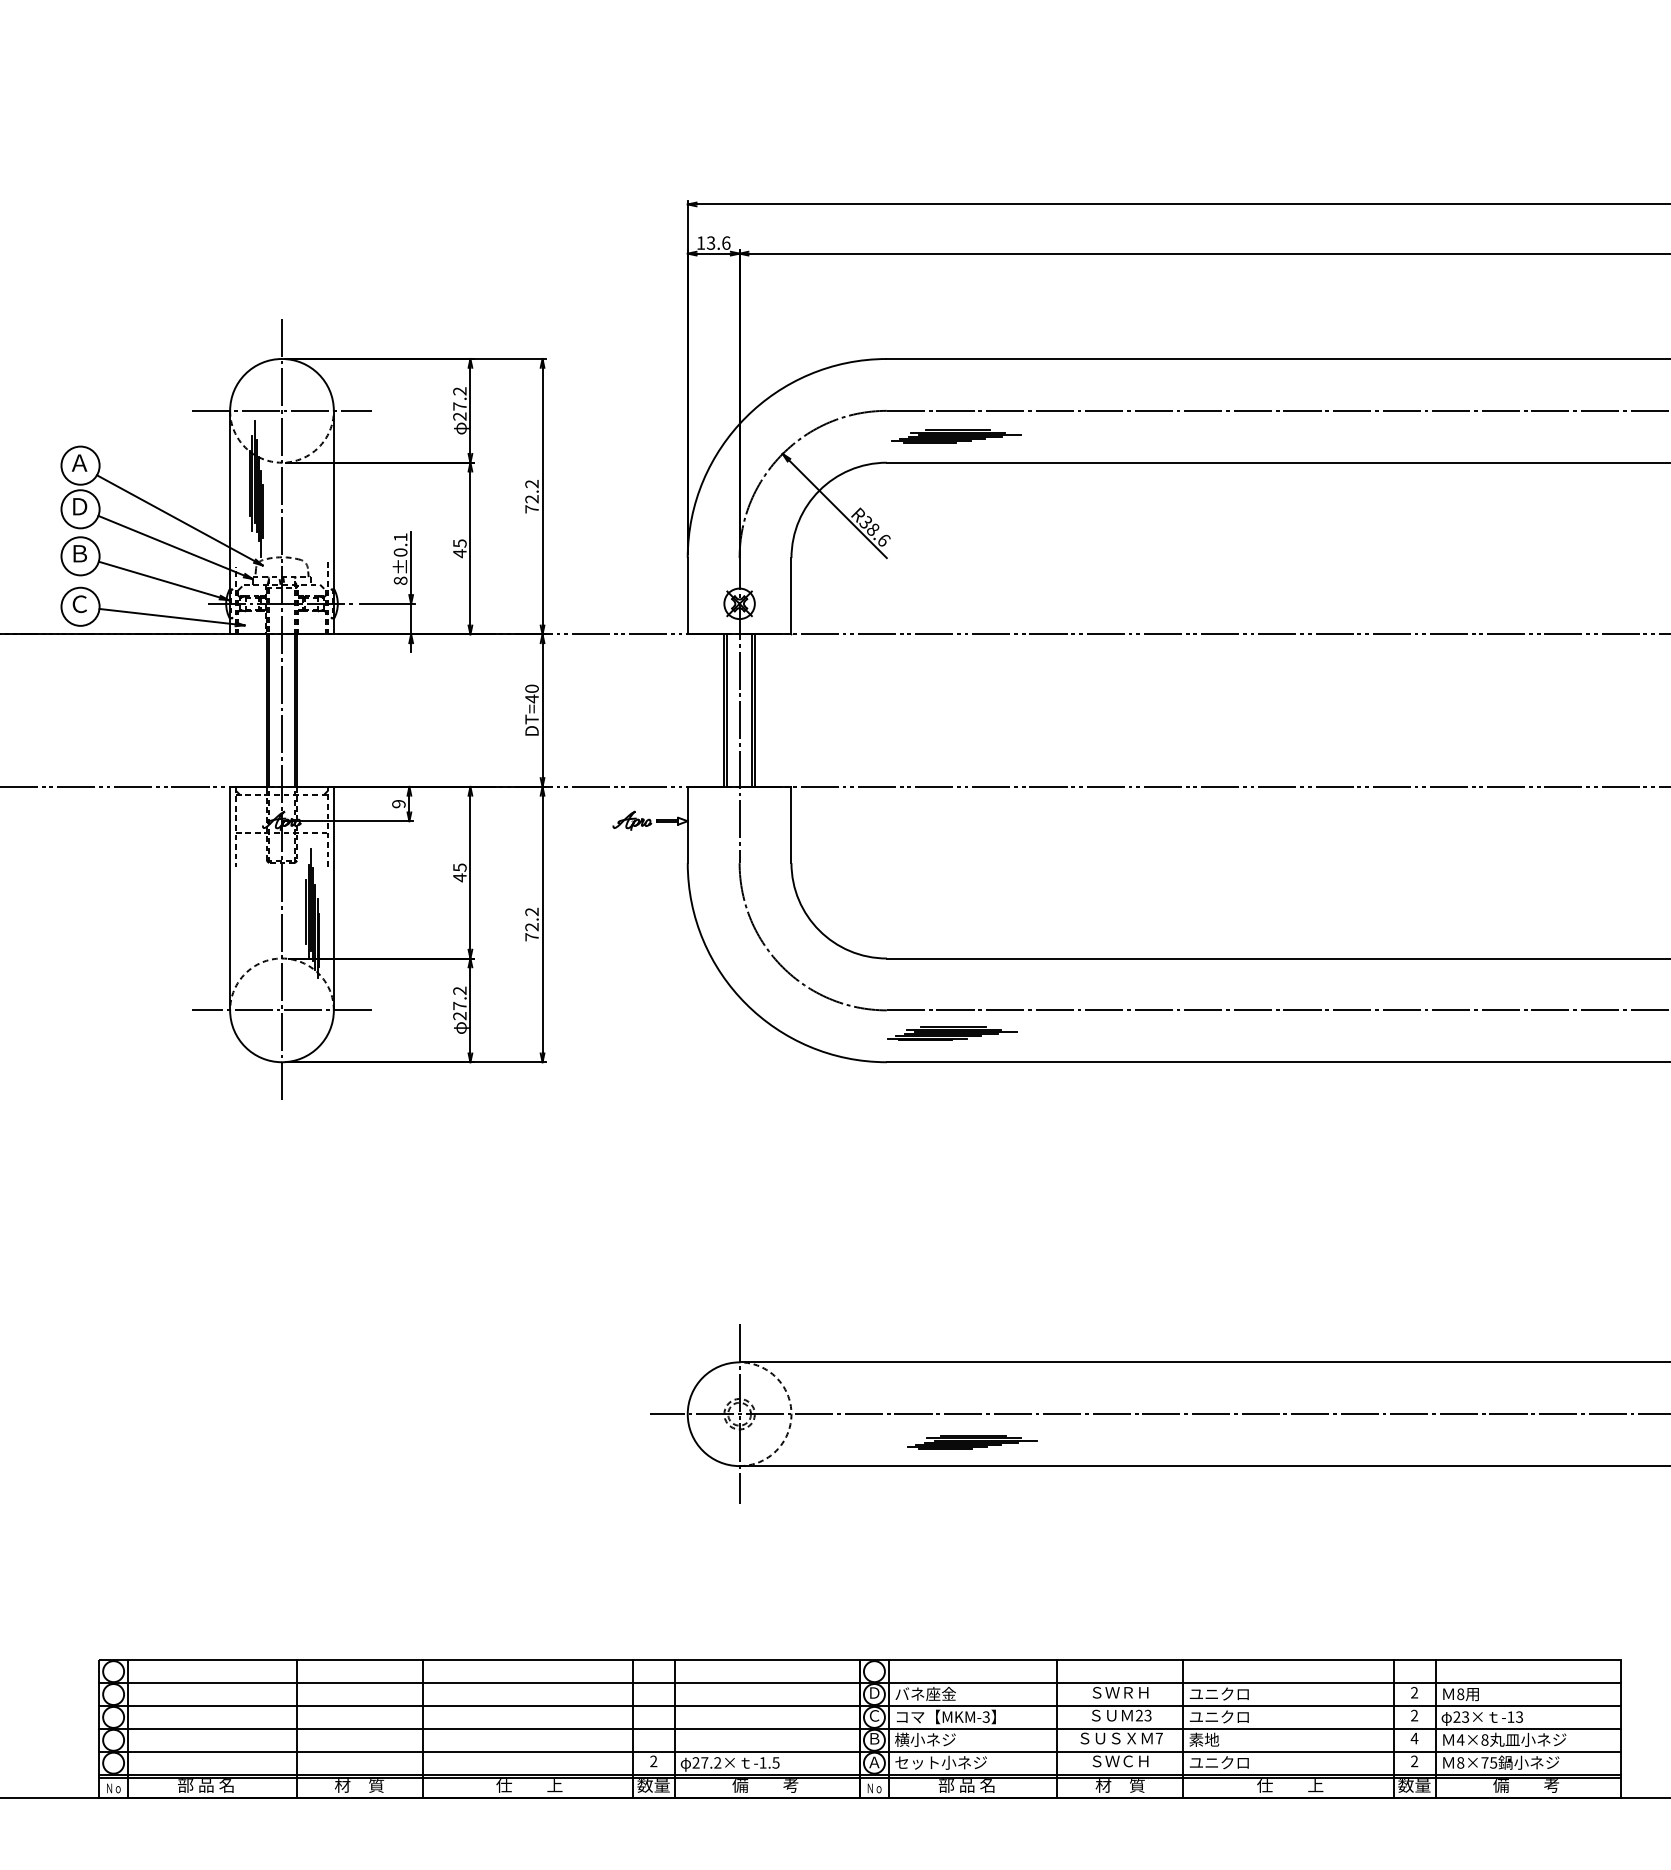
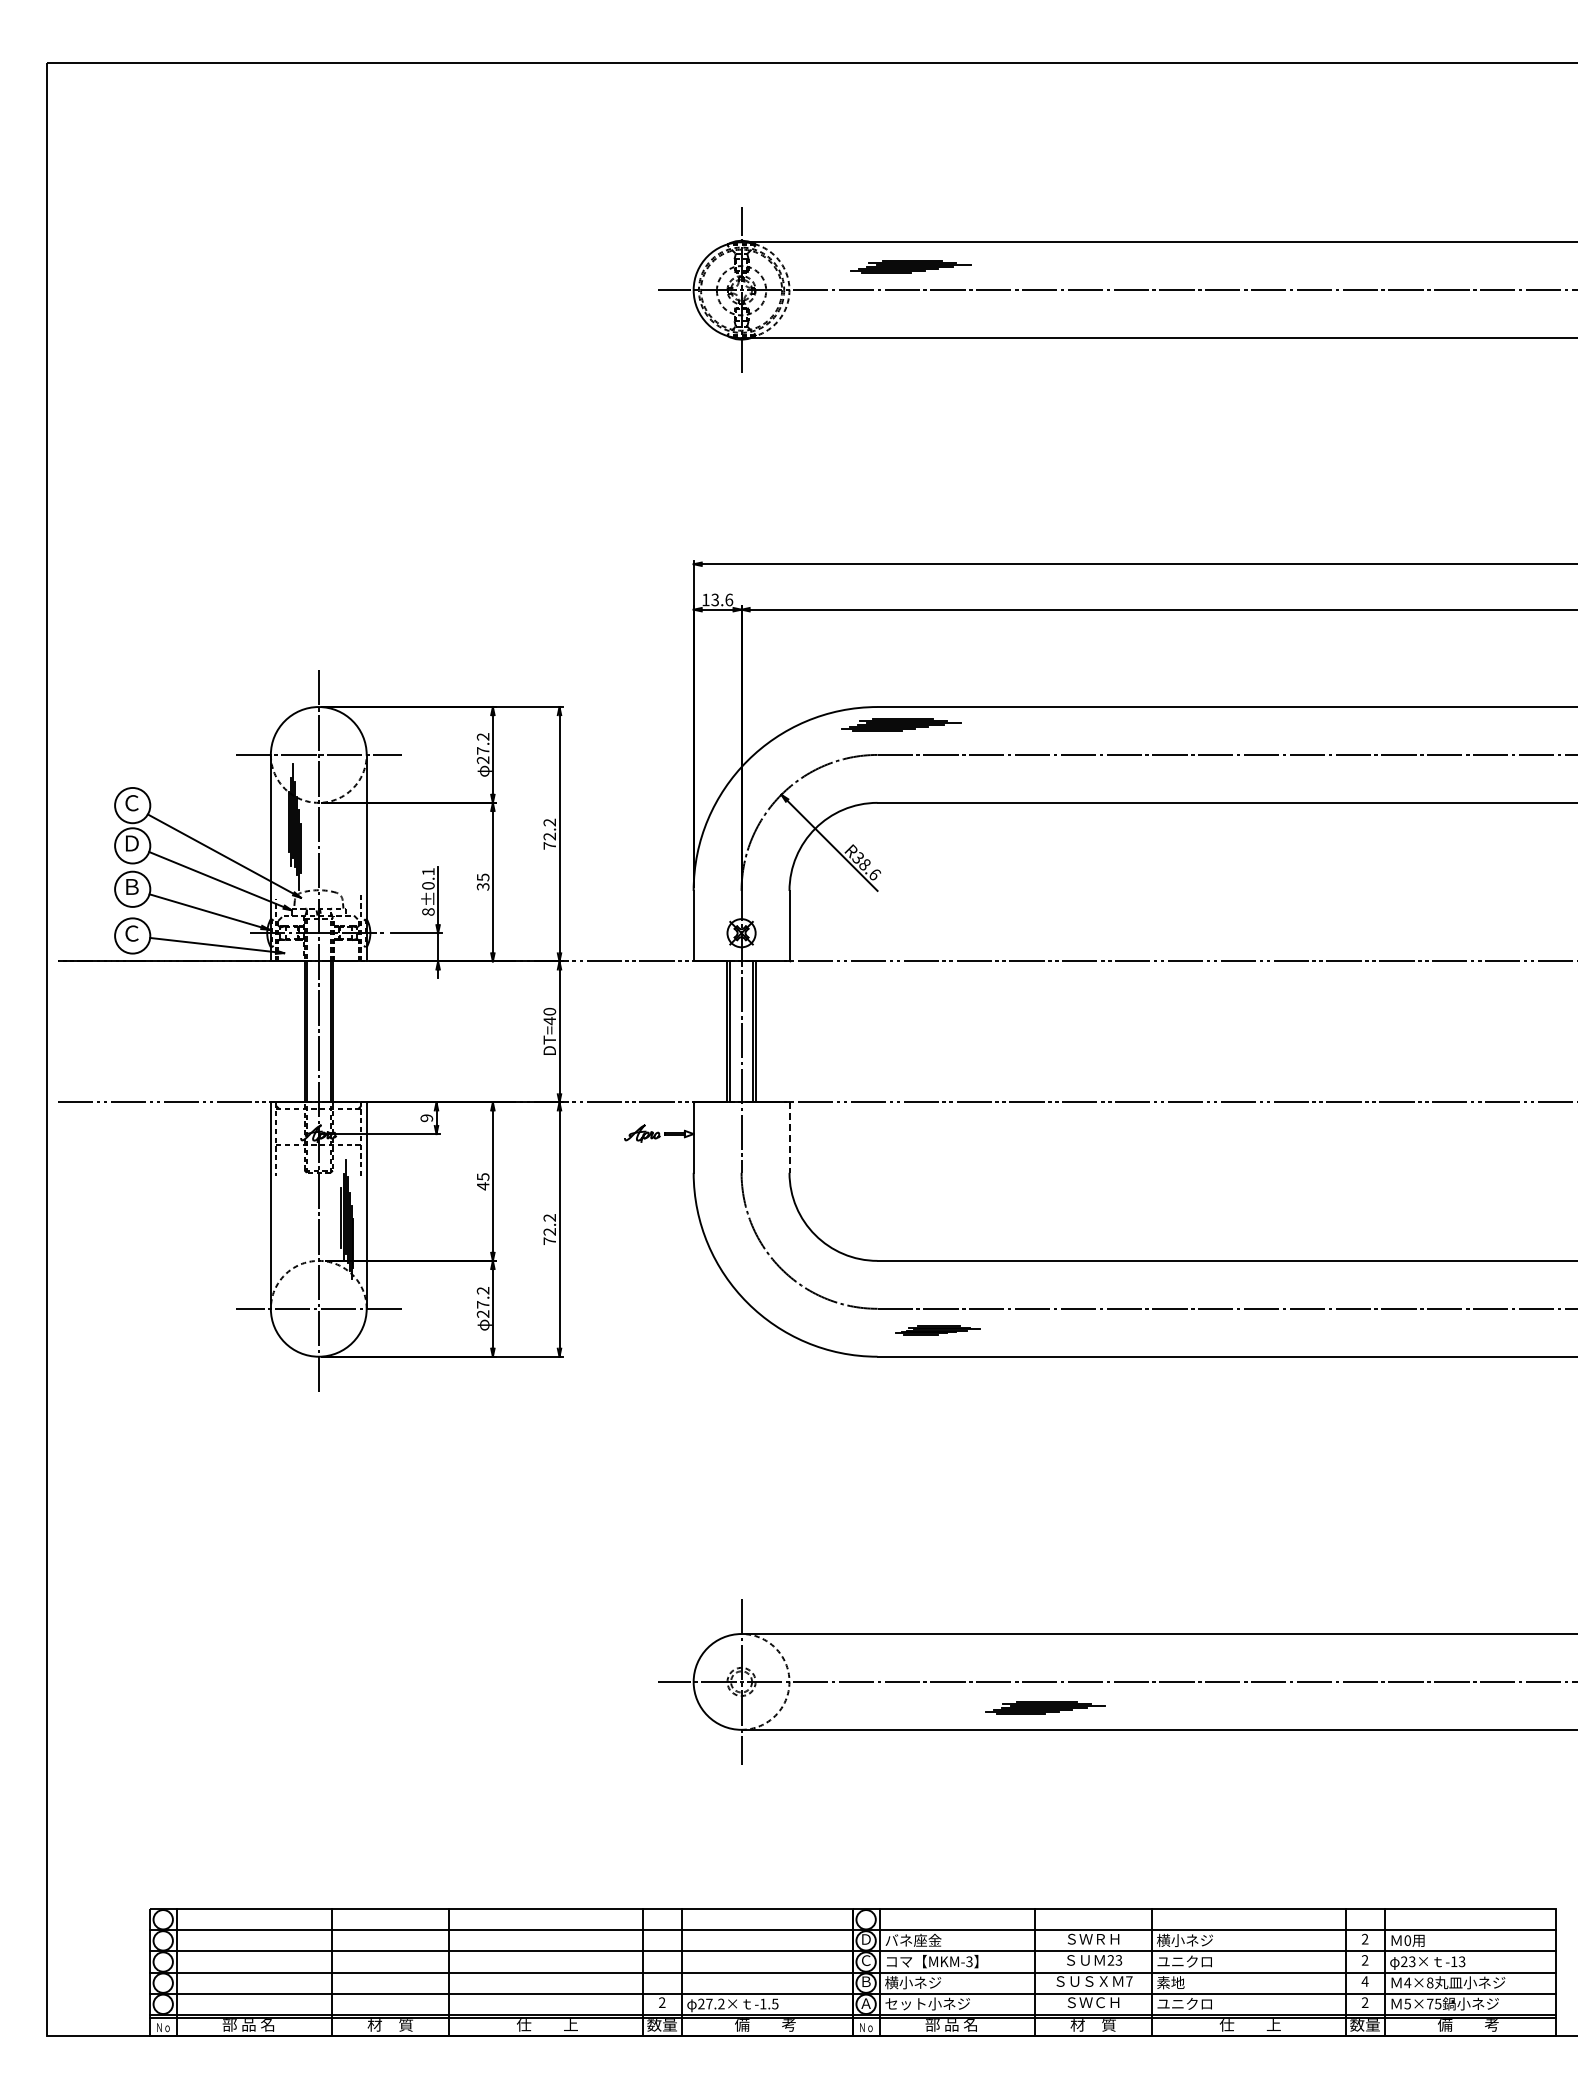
part: (956, 436) -> (901, 724), moved
text: (79, 463) -> (131, 803), Ａ -> Ｃ
text: (459, 553) -> (482, 886), 45 -> 35
line: (791, 826) -> (789, 1138), solid -> dashed
part: (951, 1032) -> (937, 1329), size x0.7
part: (972, 1441) -> (1045, 1707), moved
text: (1219, 1694) -> (1184, 1940), ユニクロ -> 横小ネジ
text: (1460, 1694) -> (1407, 1940), 8 -> 0
text: (1460, 1762) -> (1407, 2003), 8×75 -> 5×75

